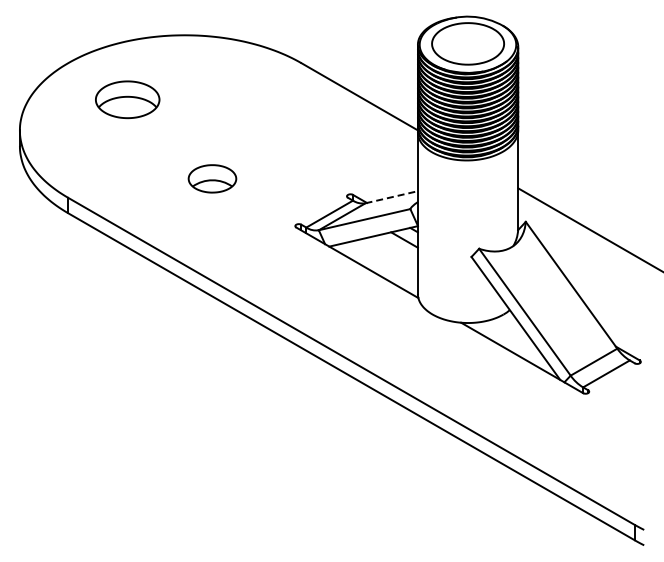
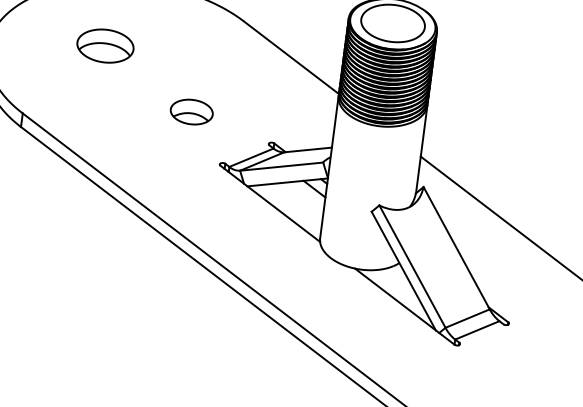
part: (127, 99) -> (105, 45), moved
part: (212, 178) -> (191, 111), moved
line: (391, 197) -> (307, 150), dashed -> solid

